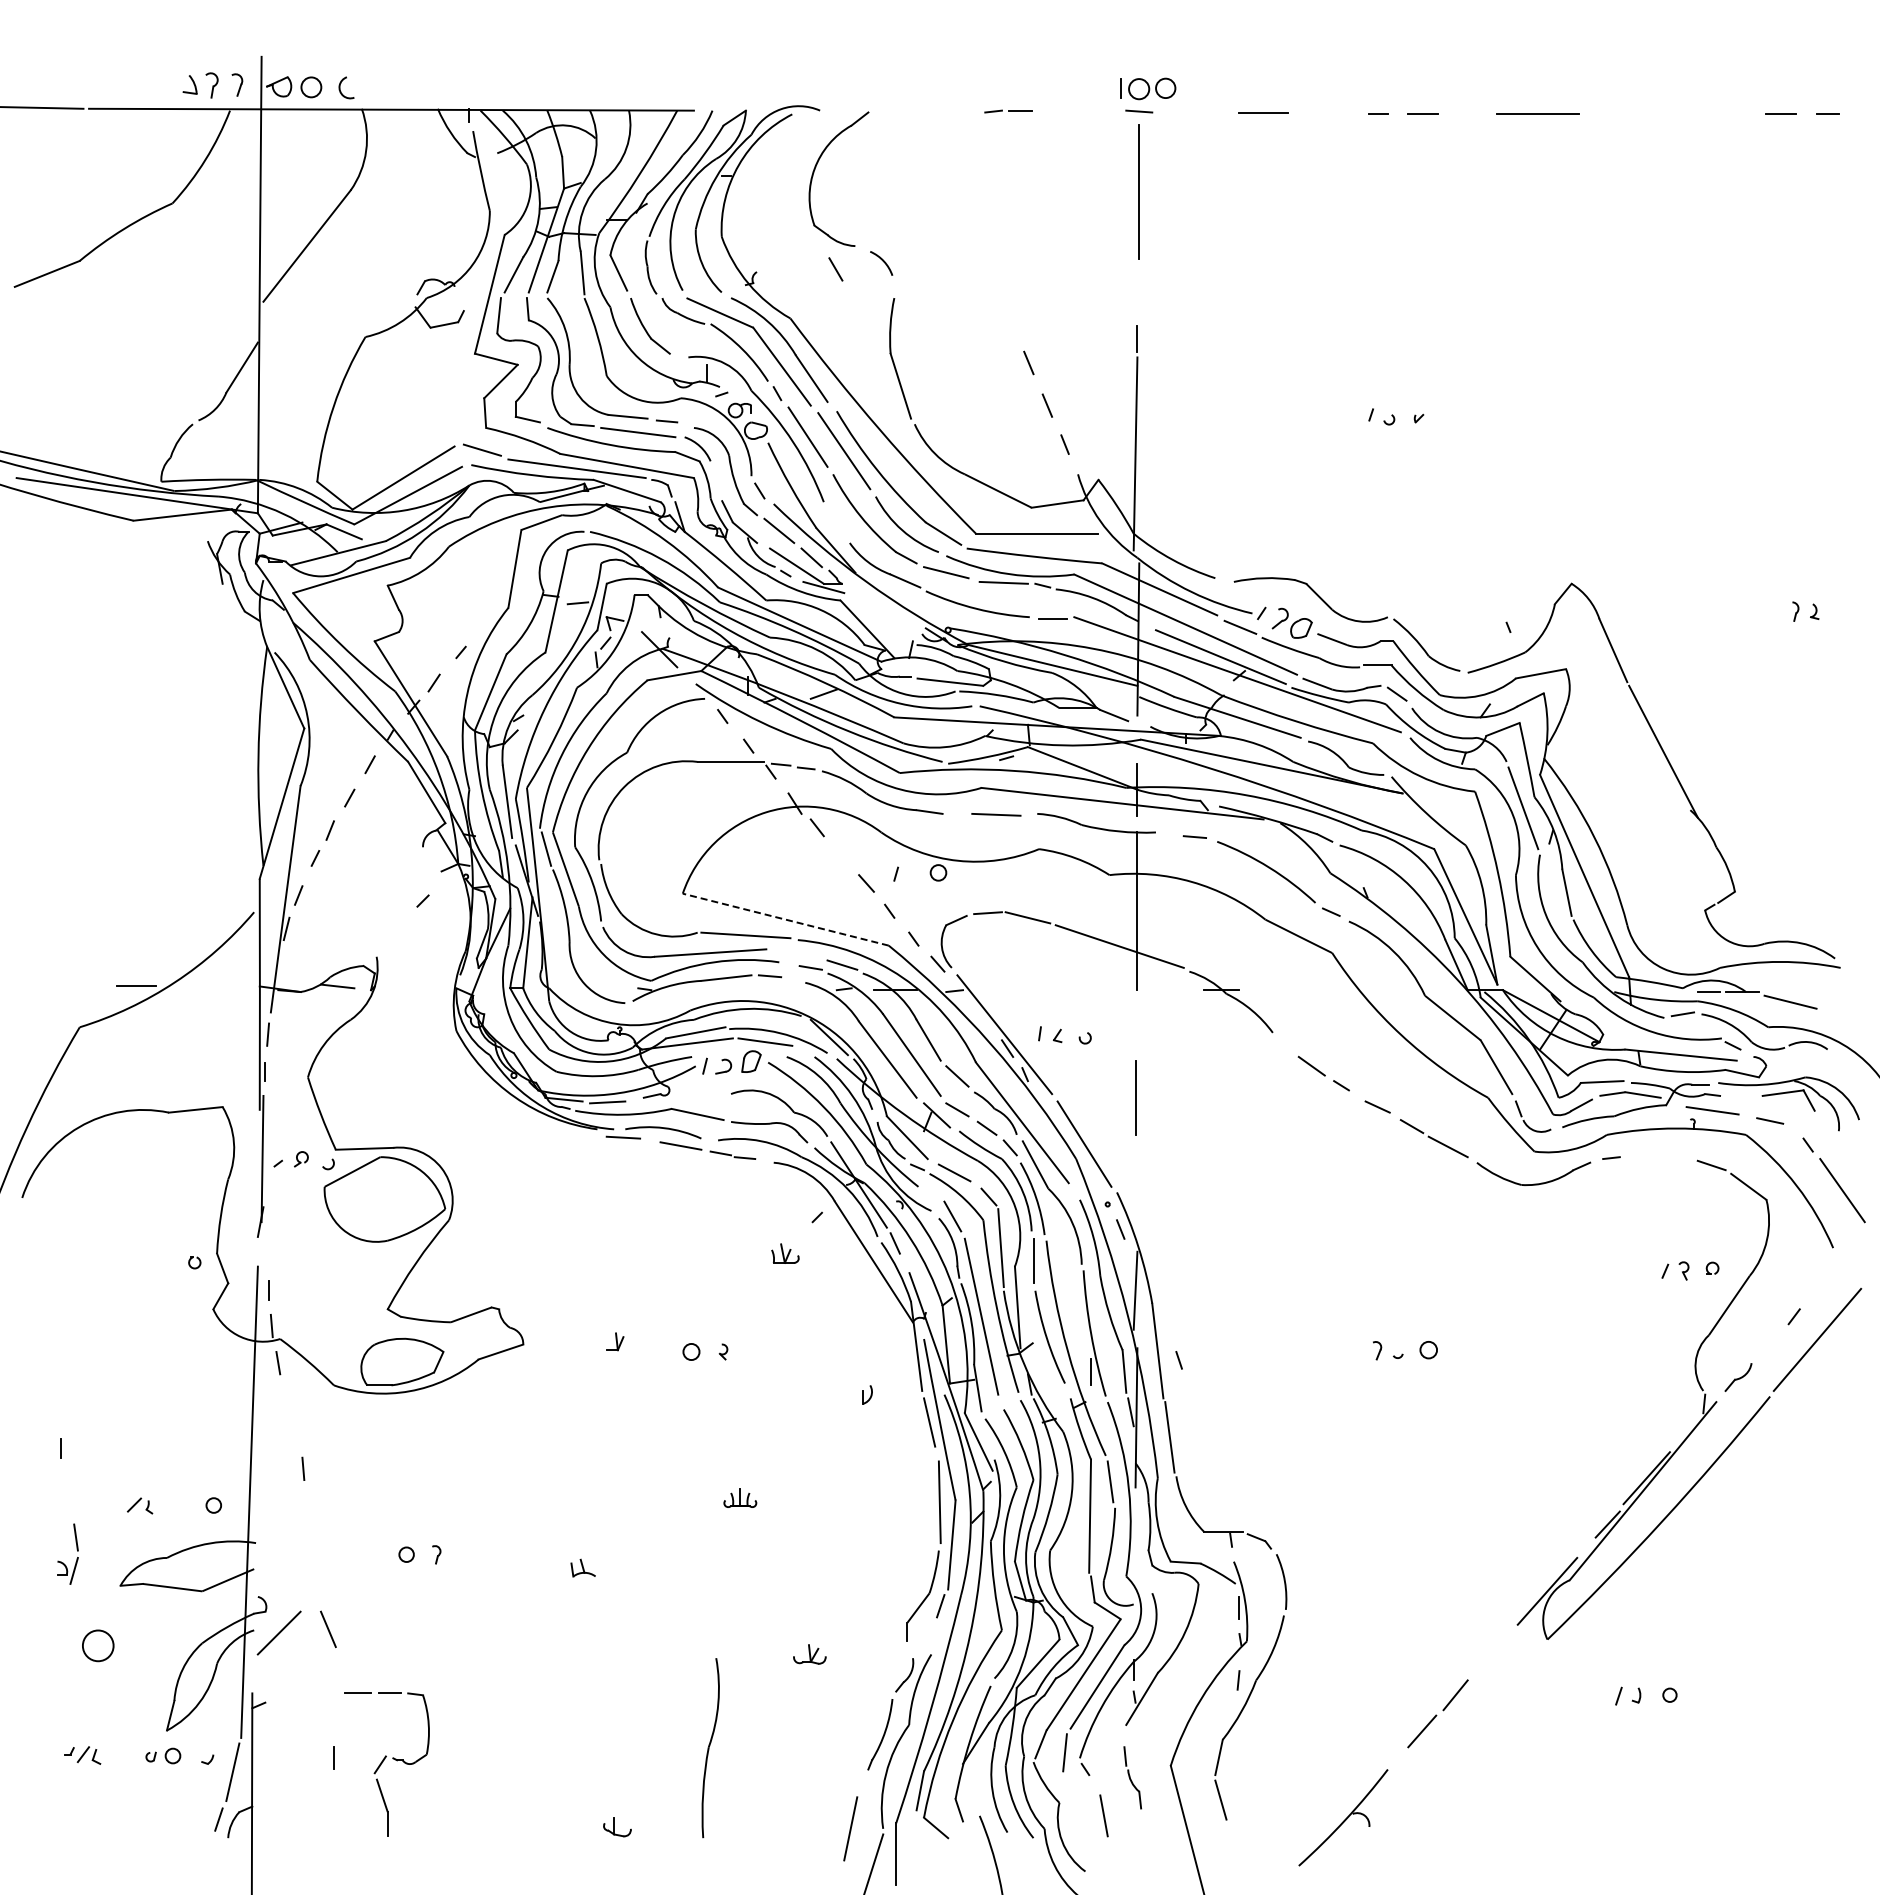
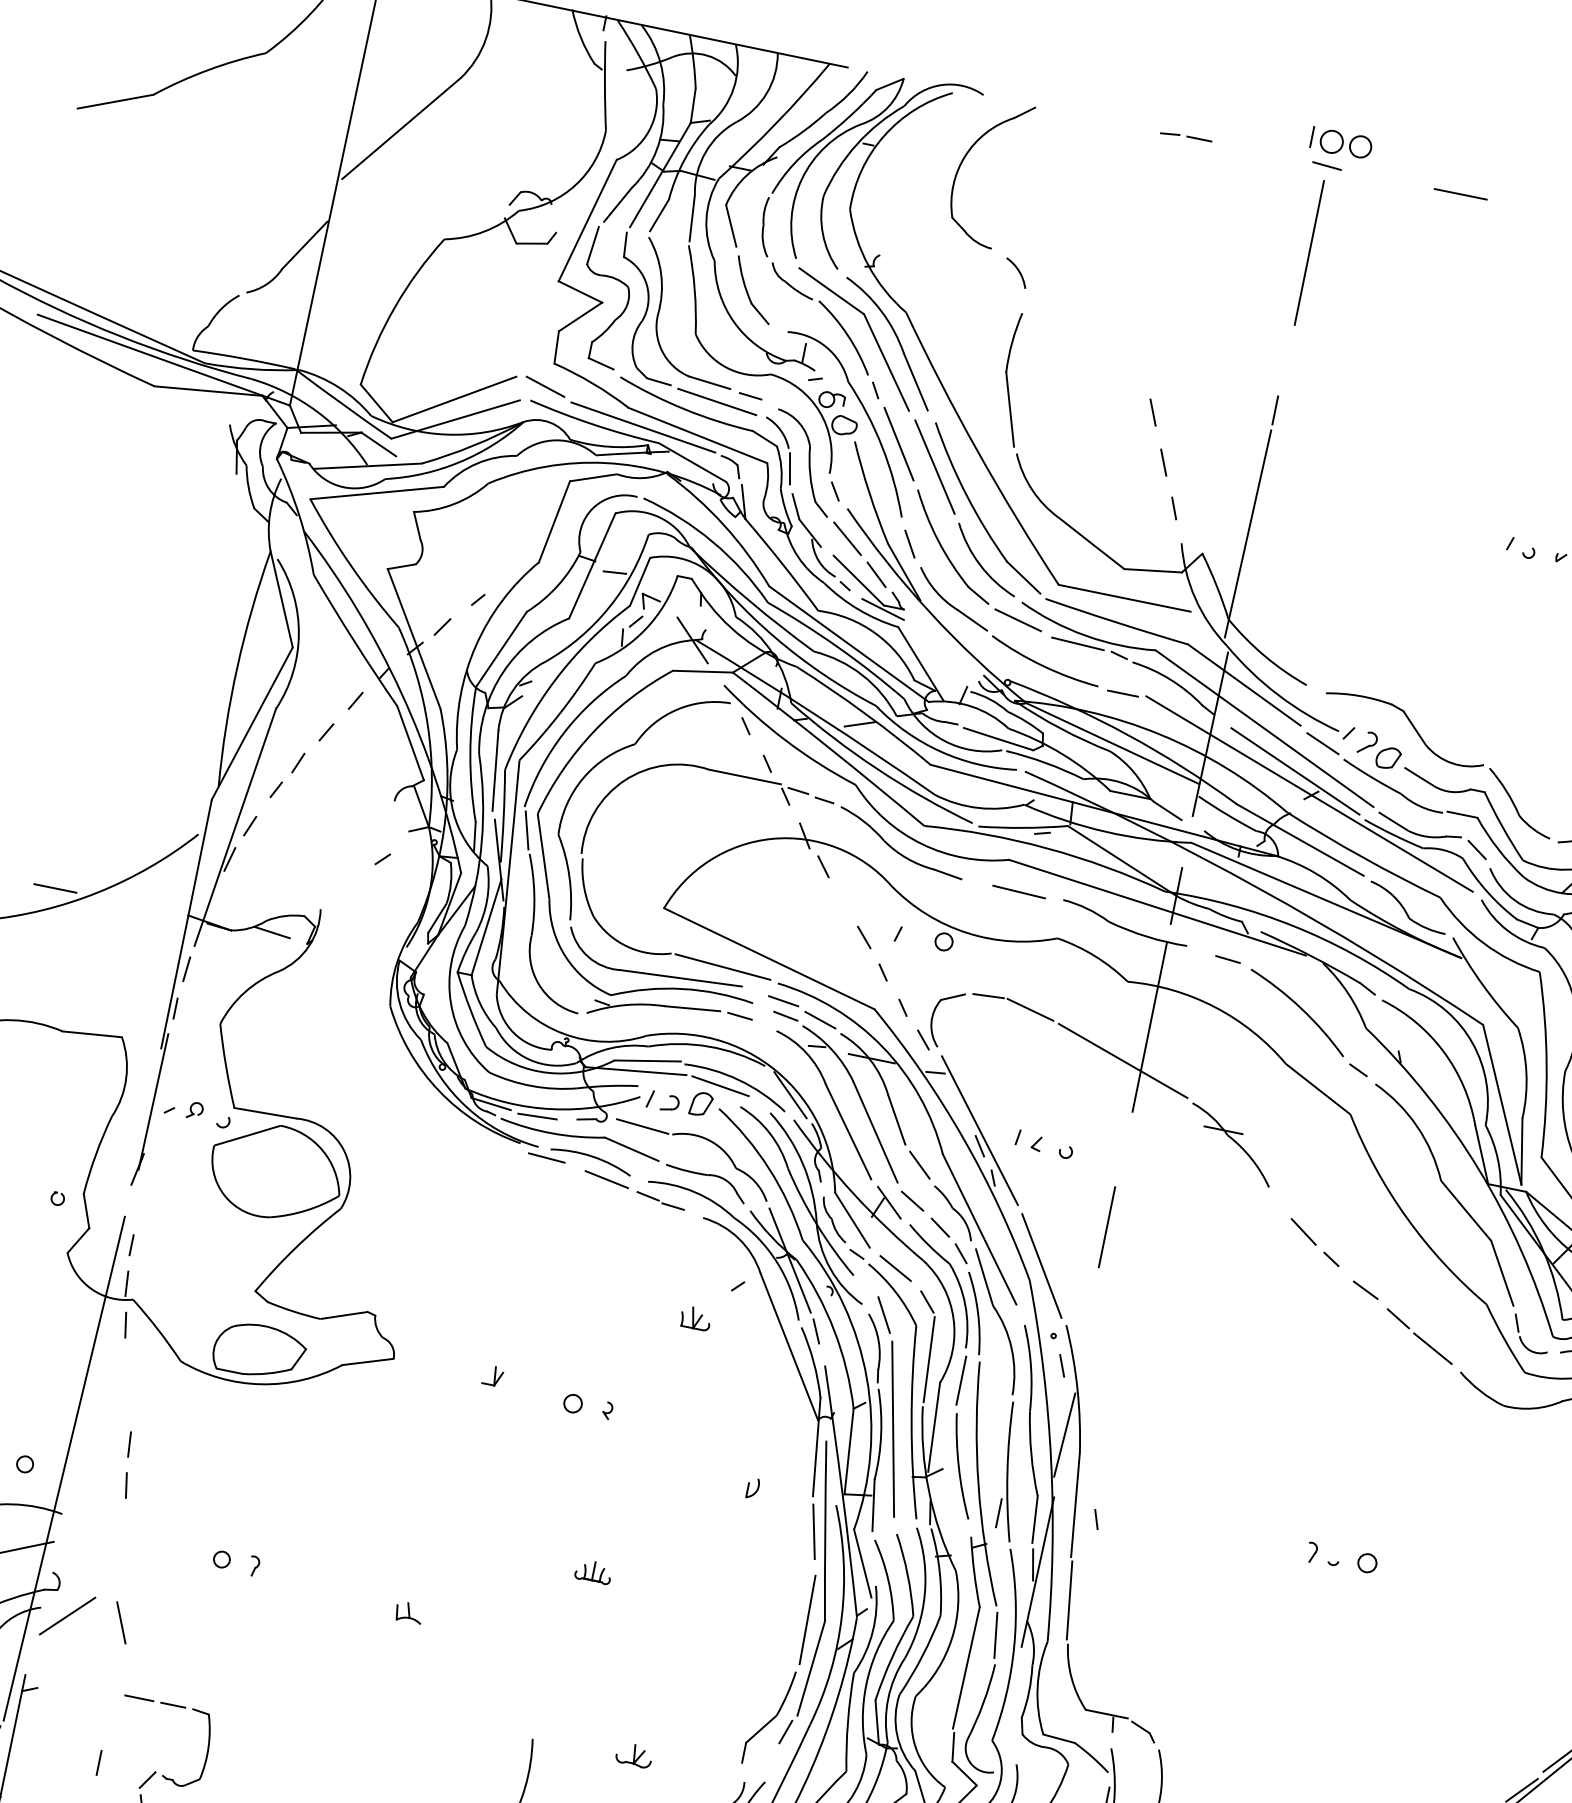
line: (835, 269) -> (909, 544), moved
line: (715, 478) -> (790, 468), added
line: (785, 919) -> (769, 958), dashed -> solid
line: (806, 954) -> (784, 1000), added
line: (703, 1092) -> (642, 1126), added
line: (307, 1505) -> (125, 1484), added

